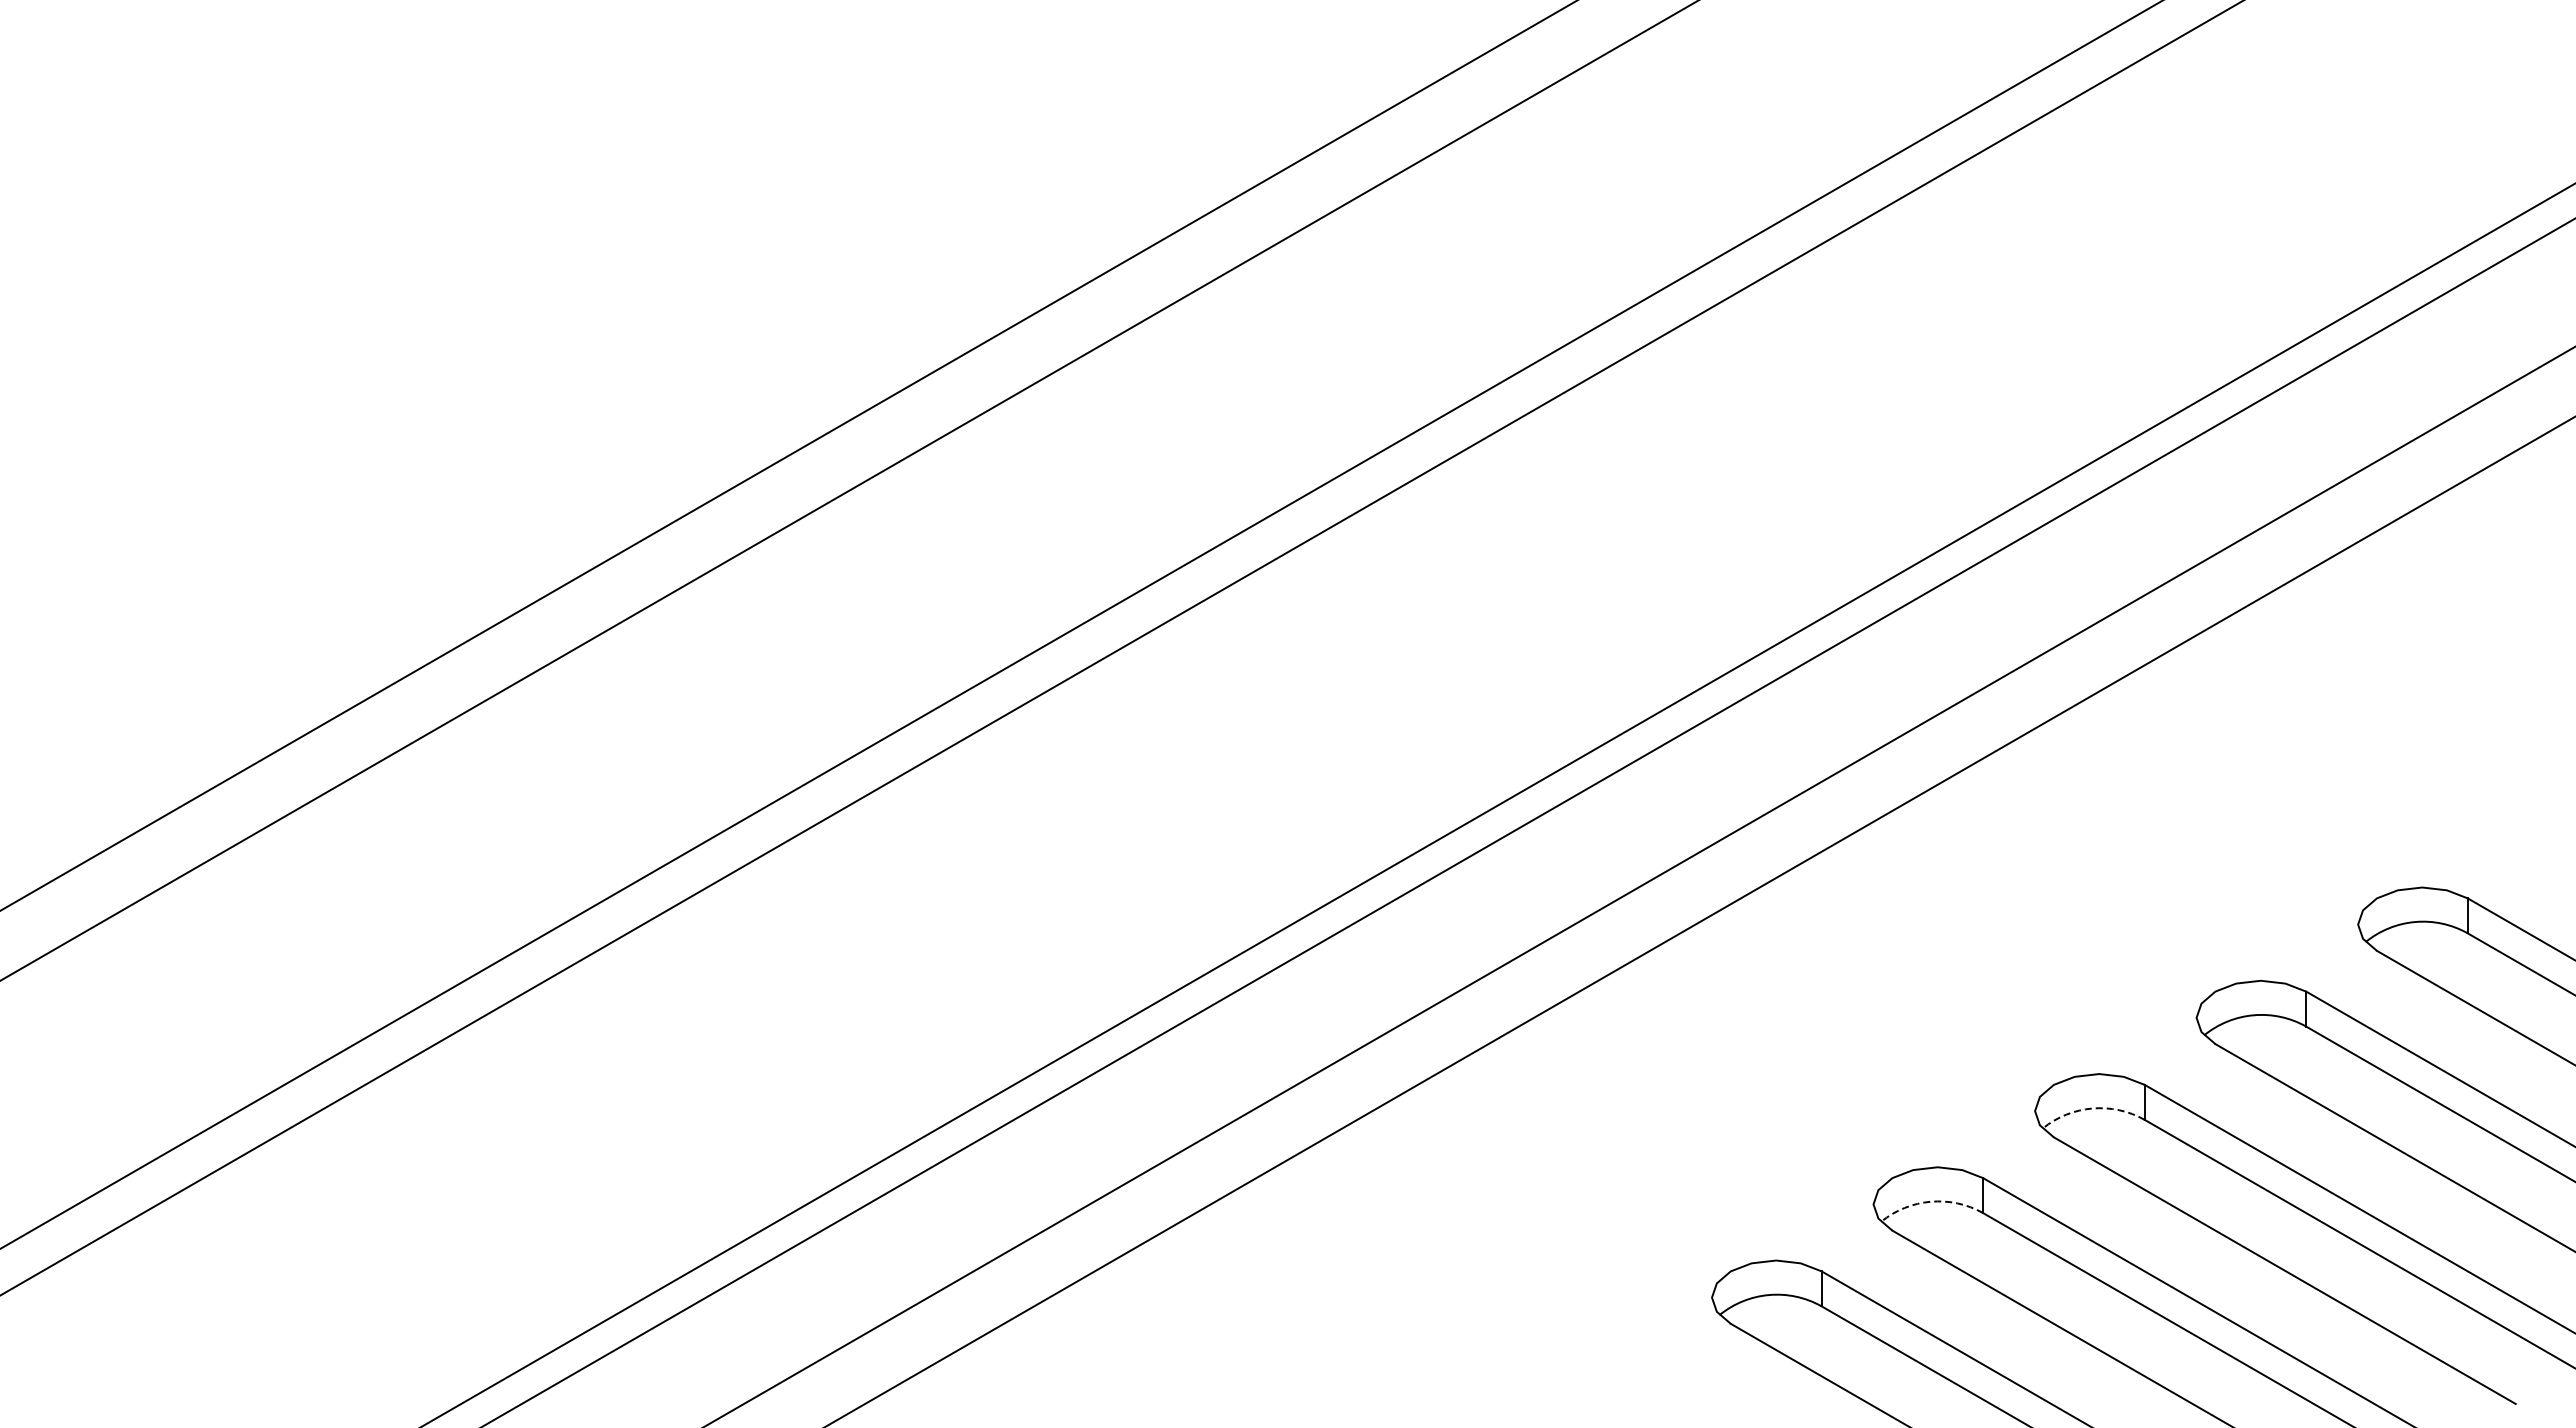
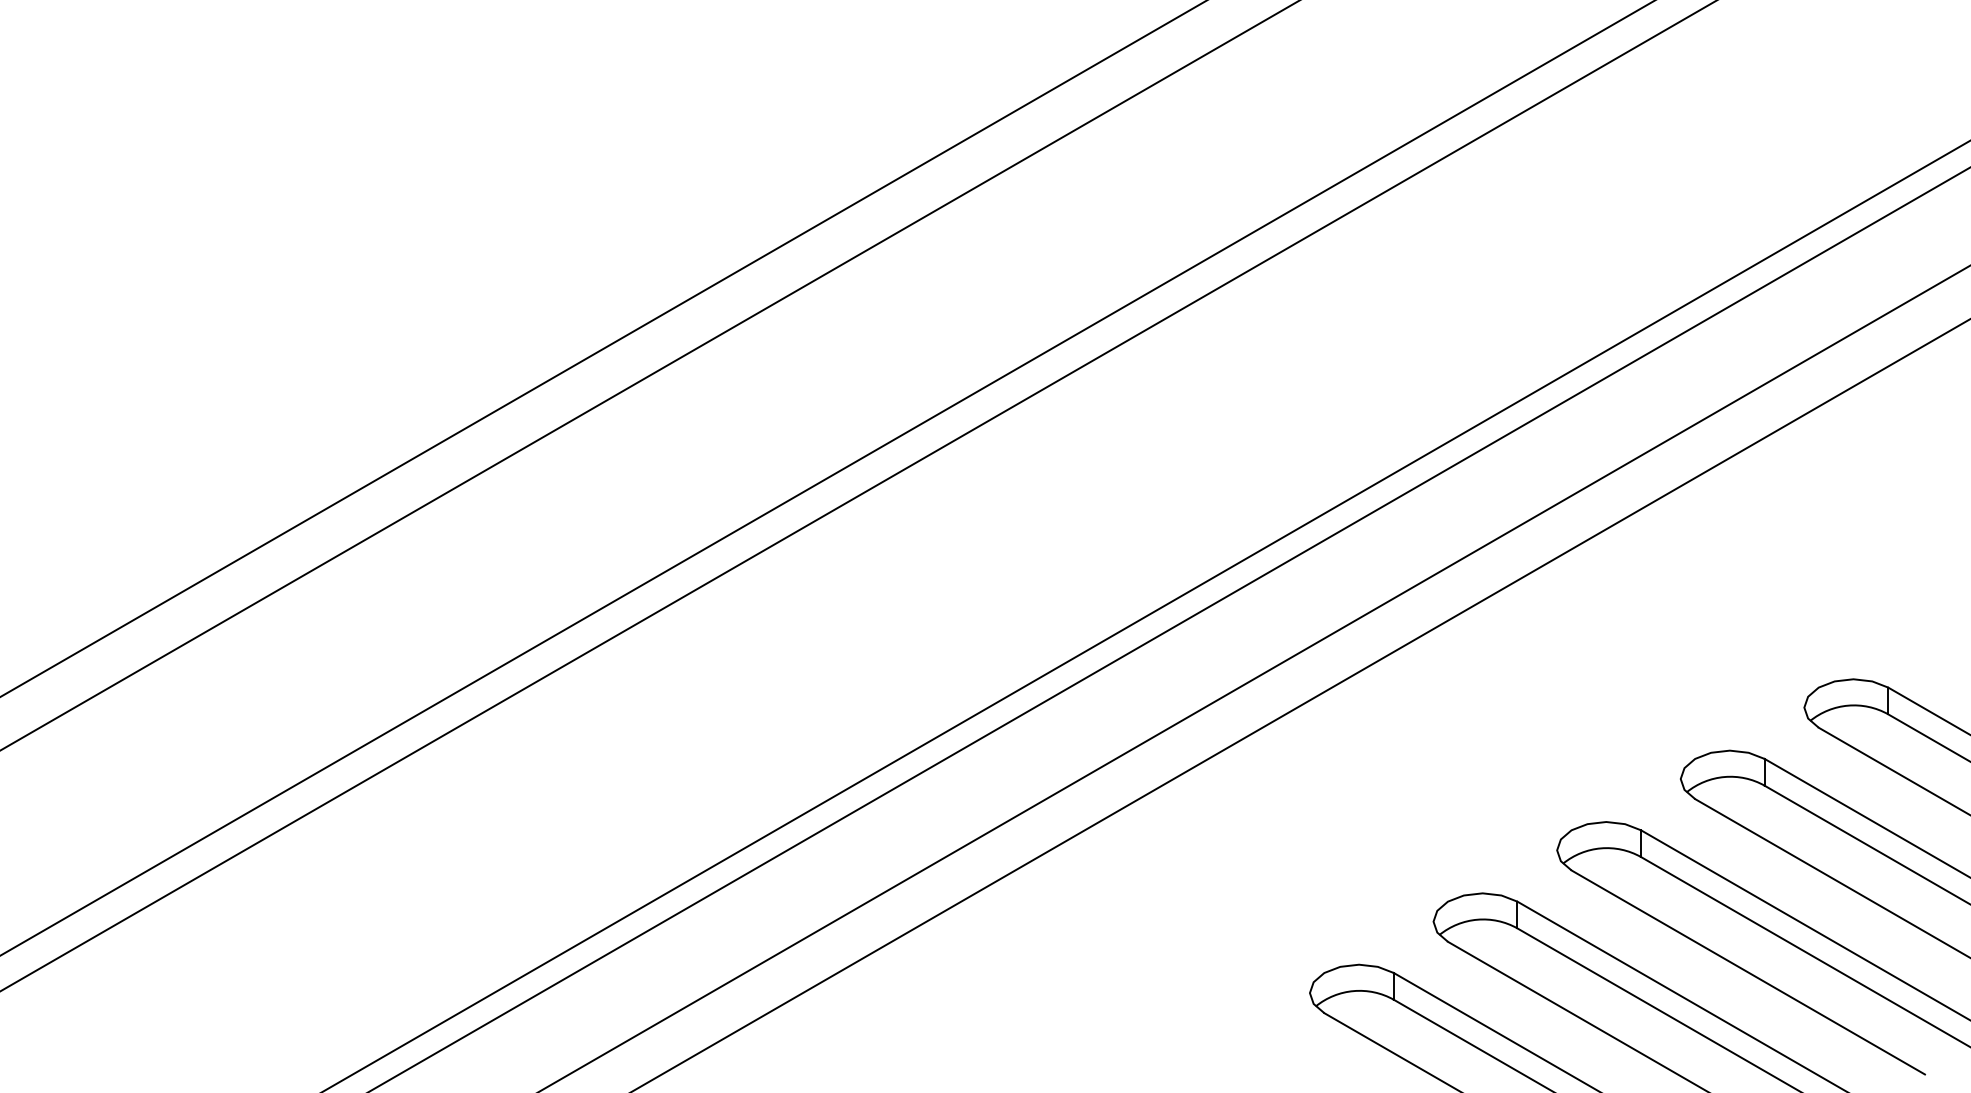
arc: (2092, 1108) -> (1601, 848), dashed -> solid
arc: (1930, 1201) -> (1477, 919), dashed -> solid

